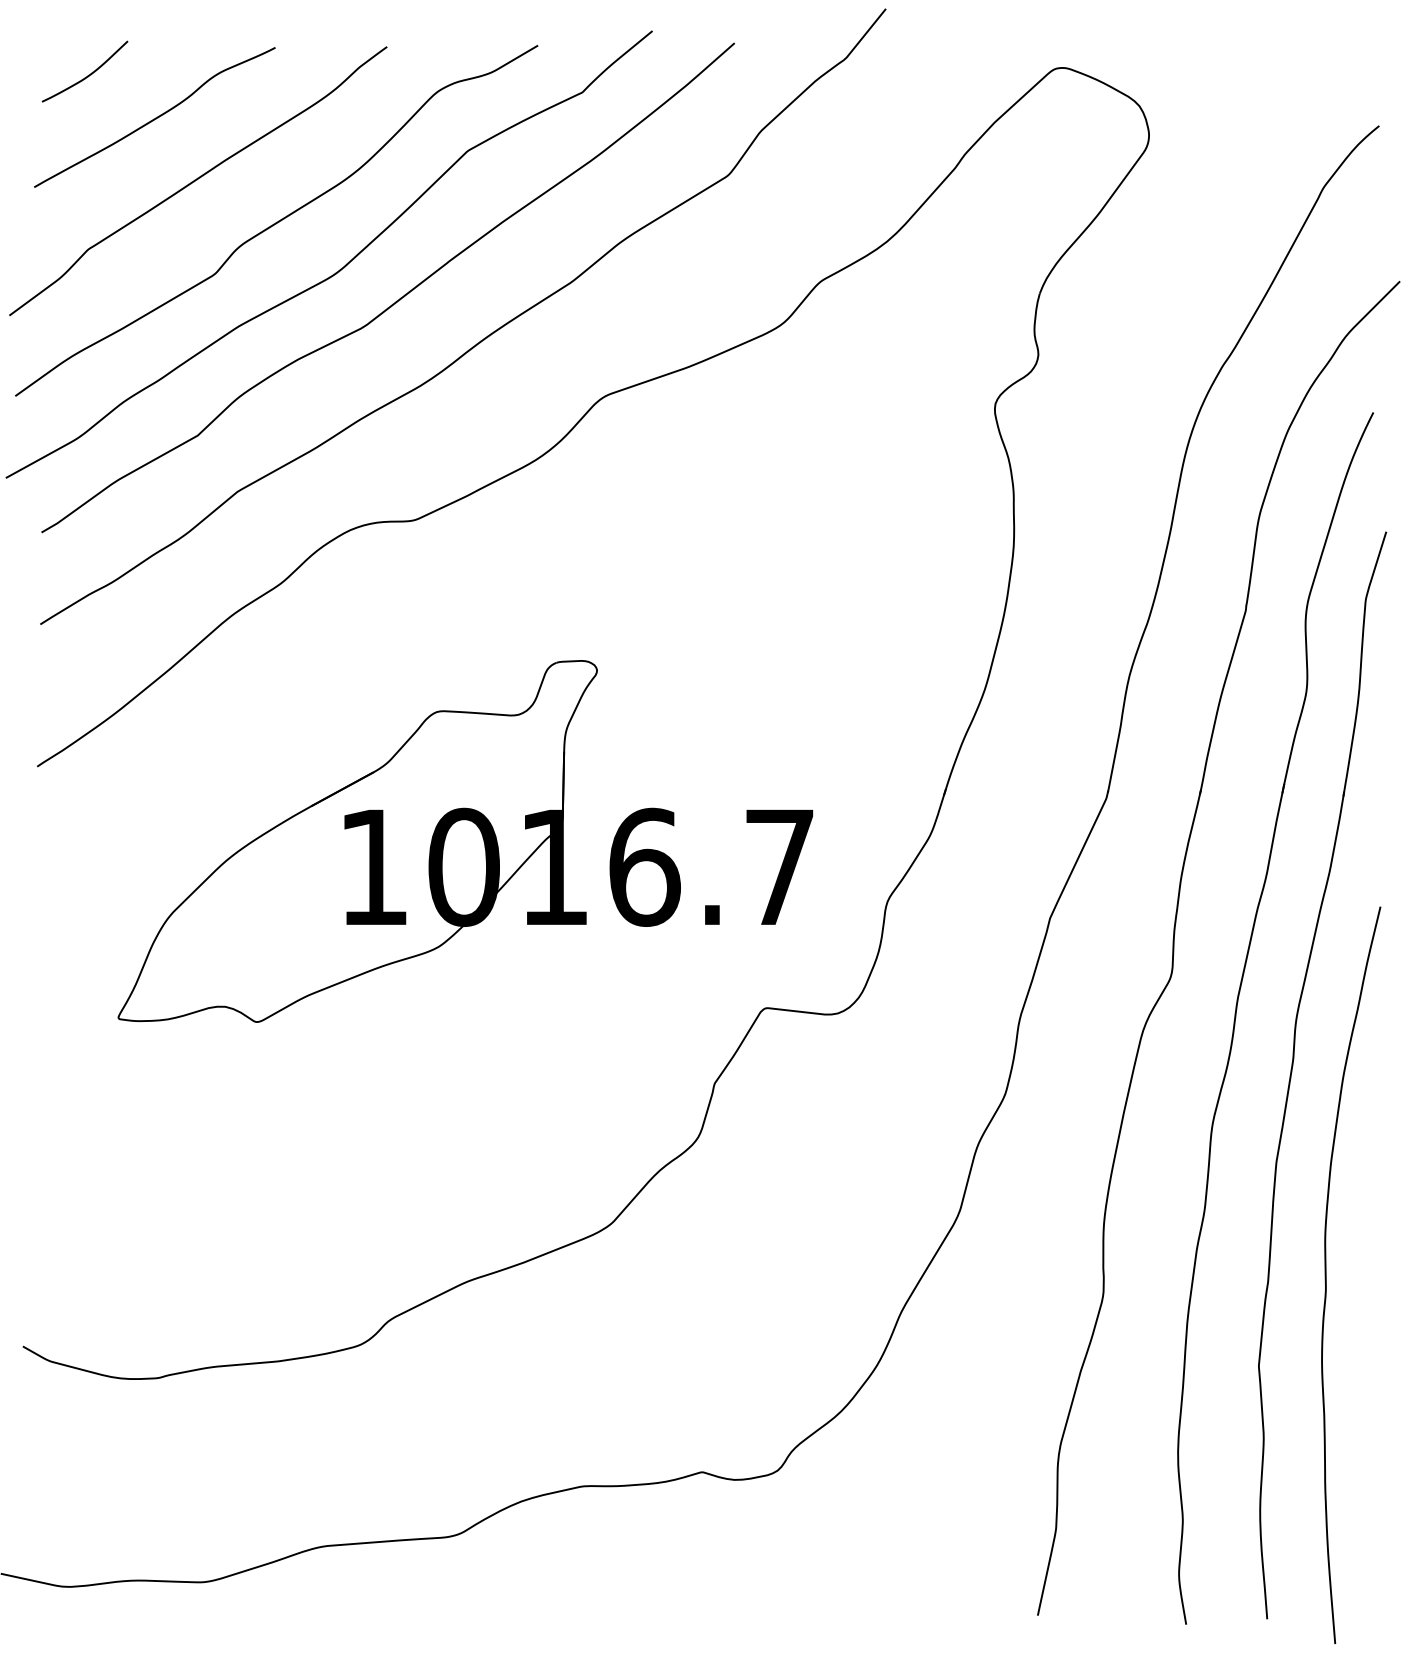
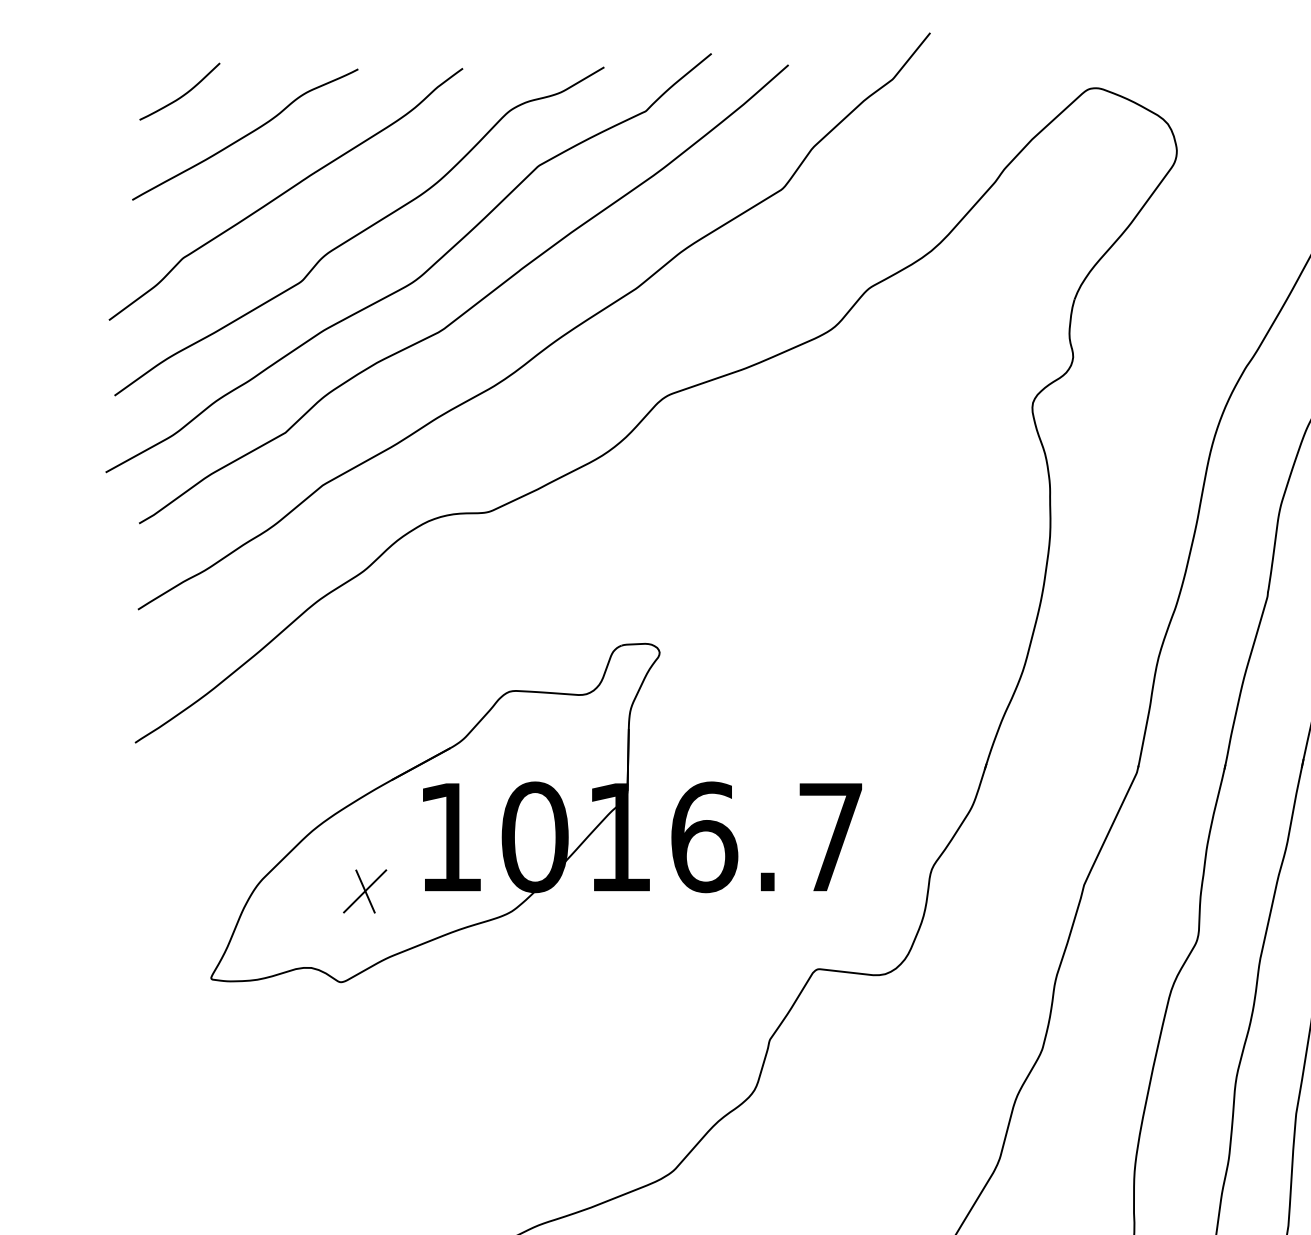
part: (282, 924) -> (364, 890), added

